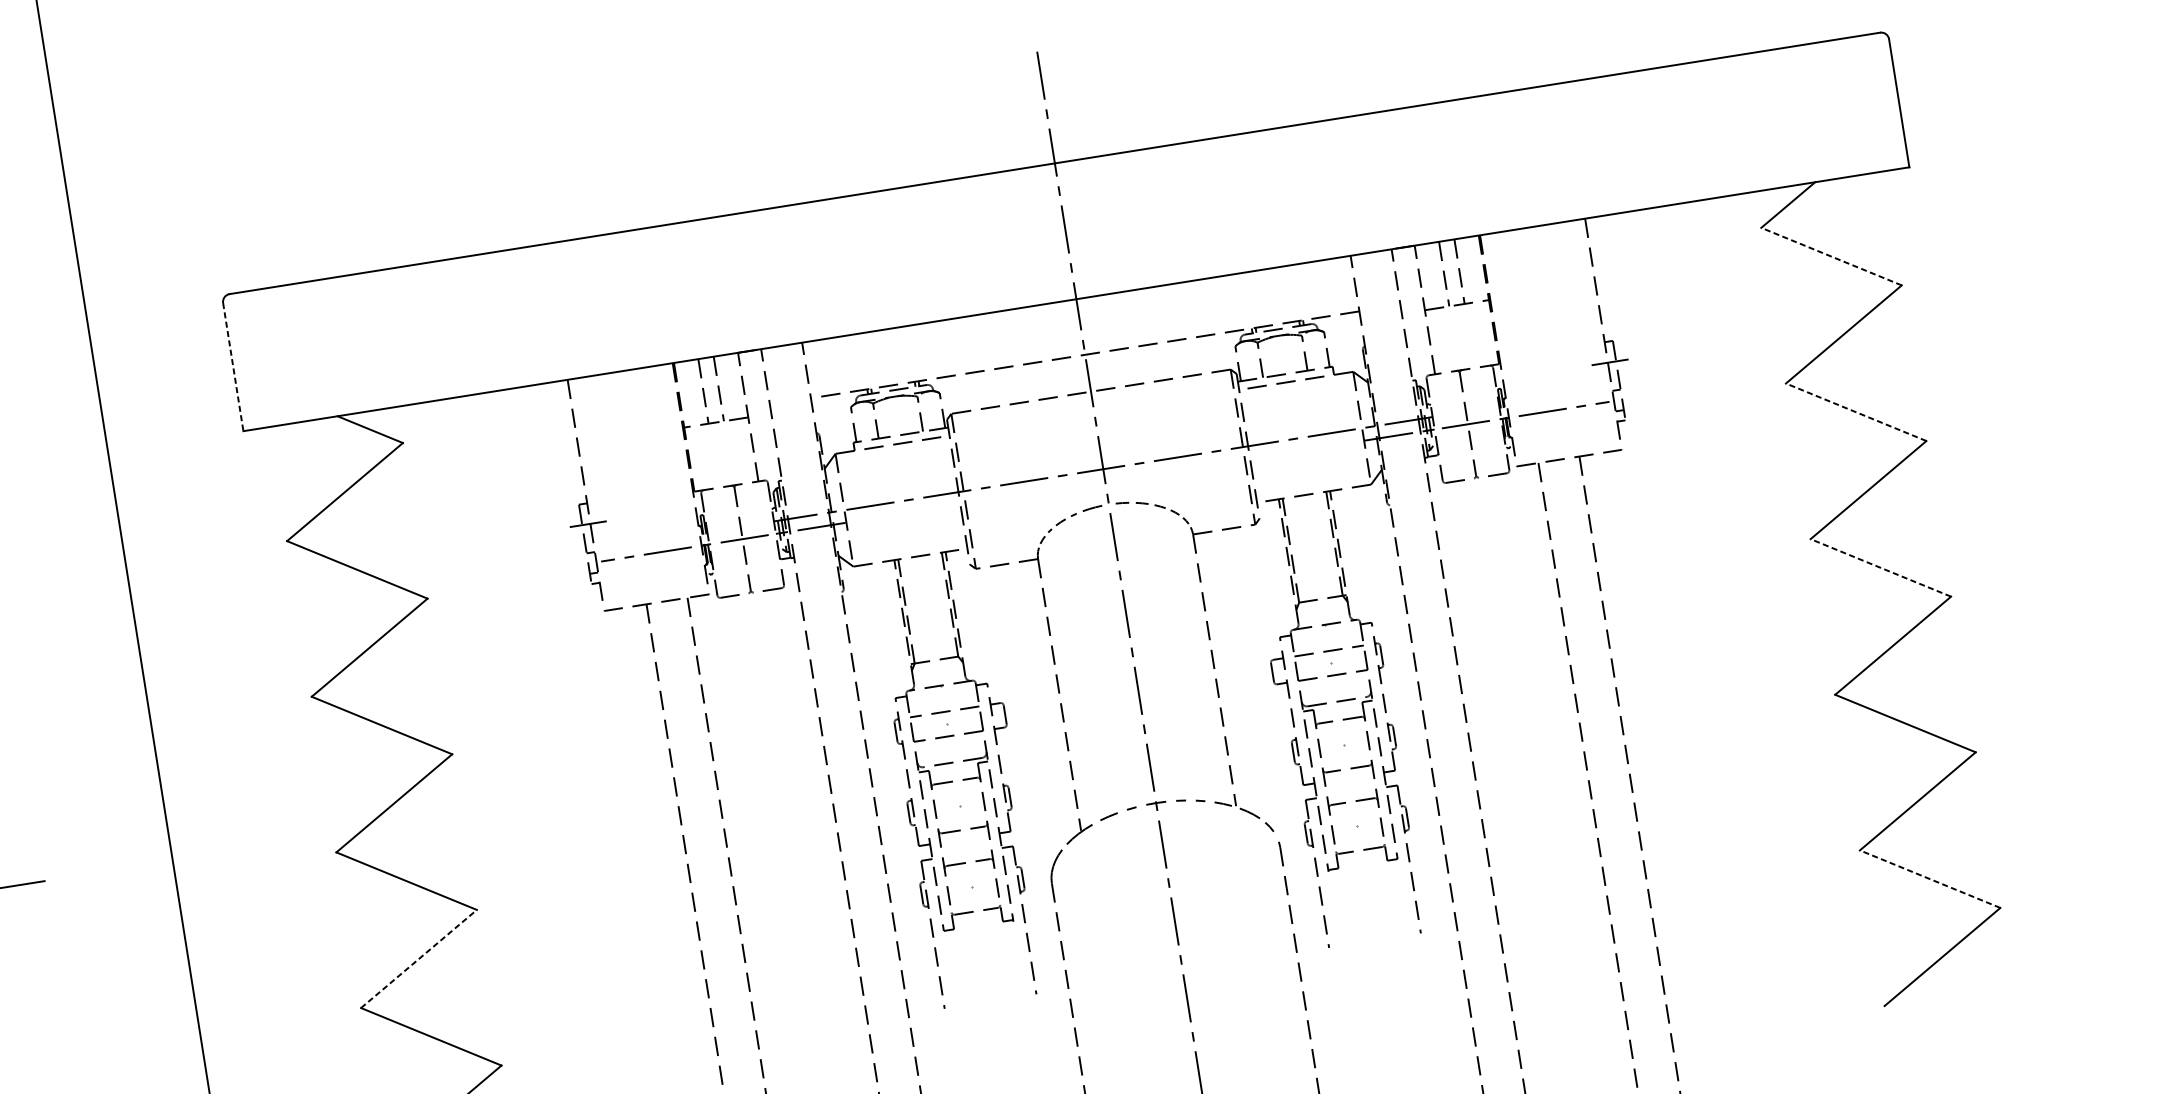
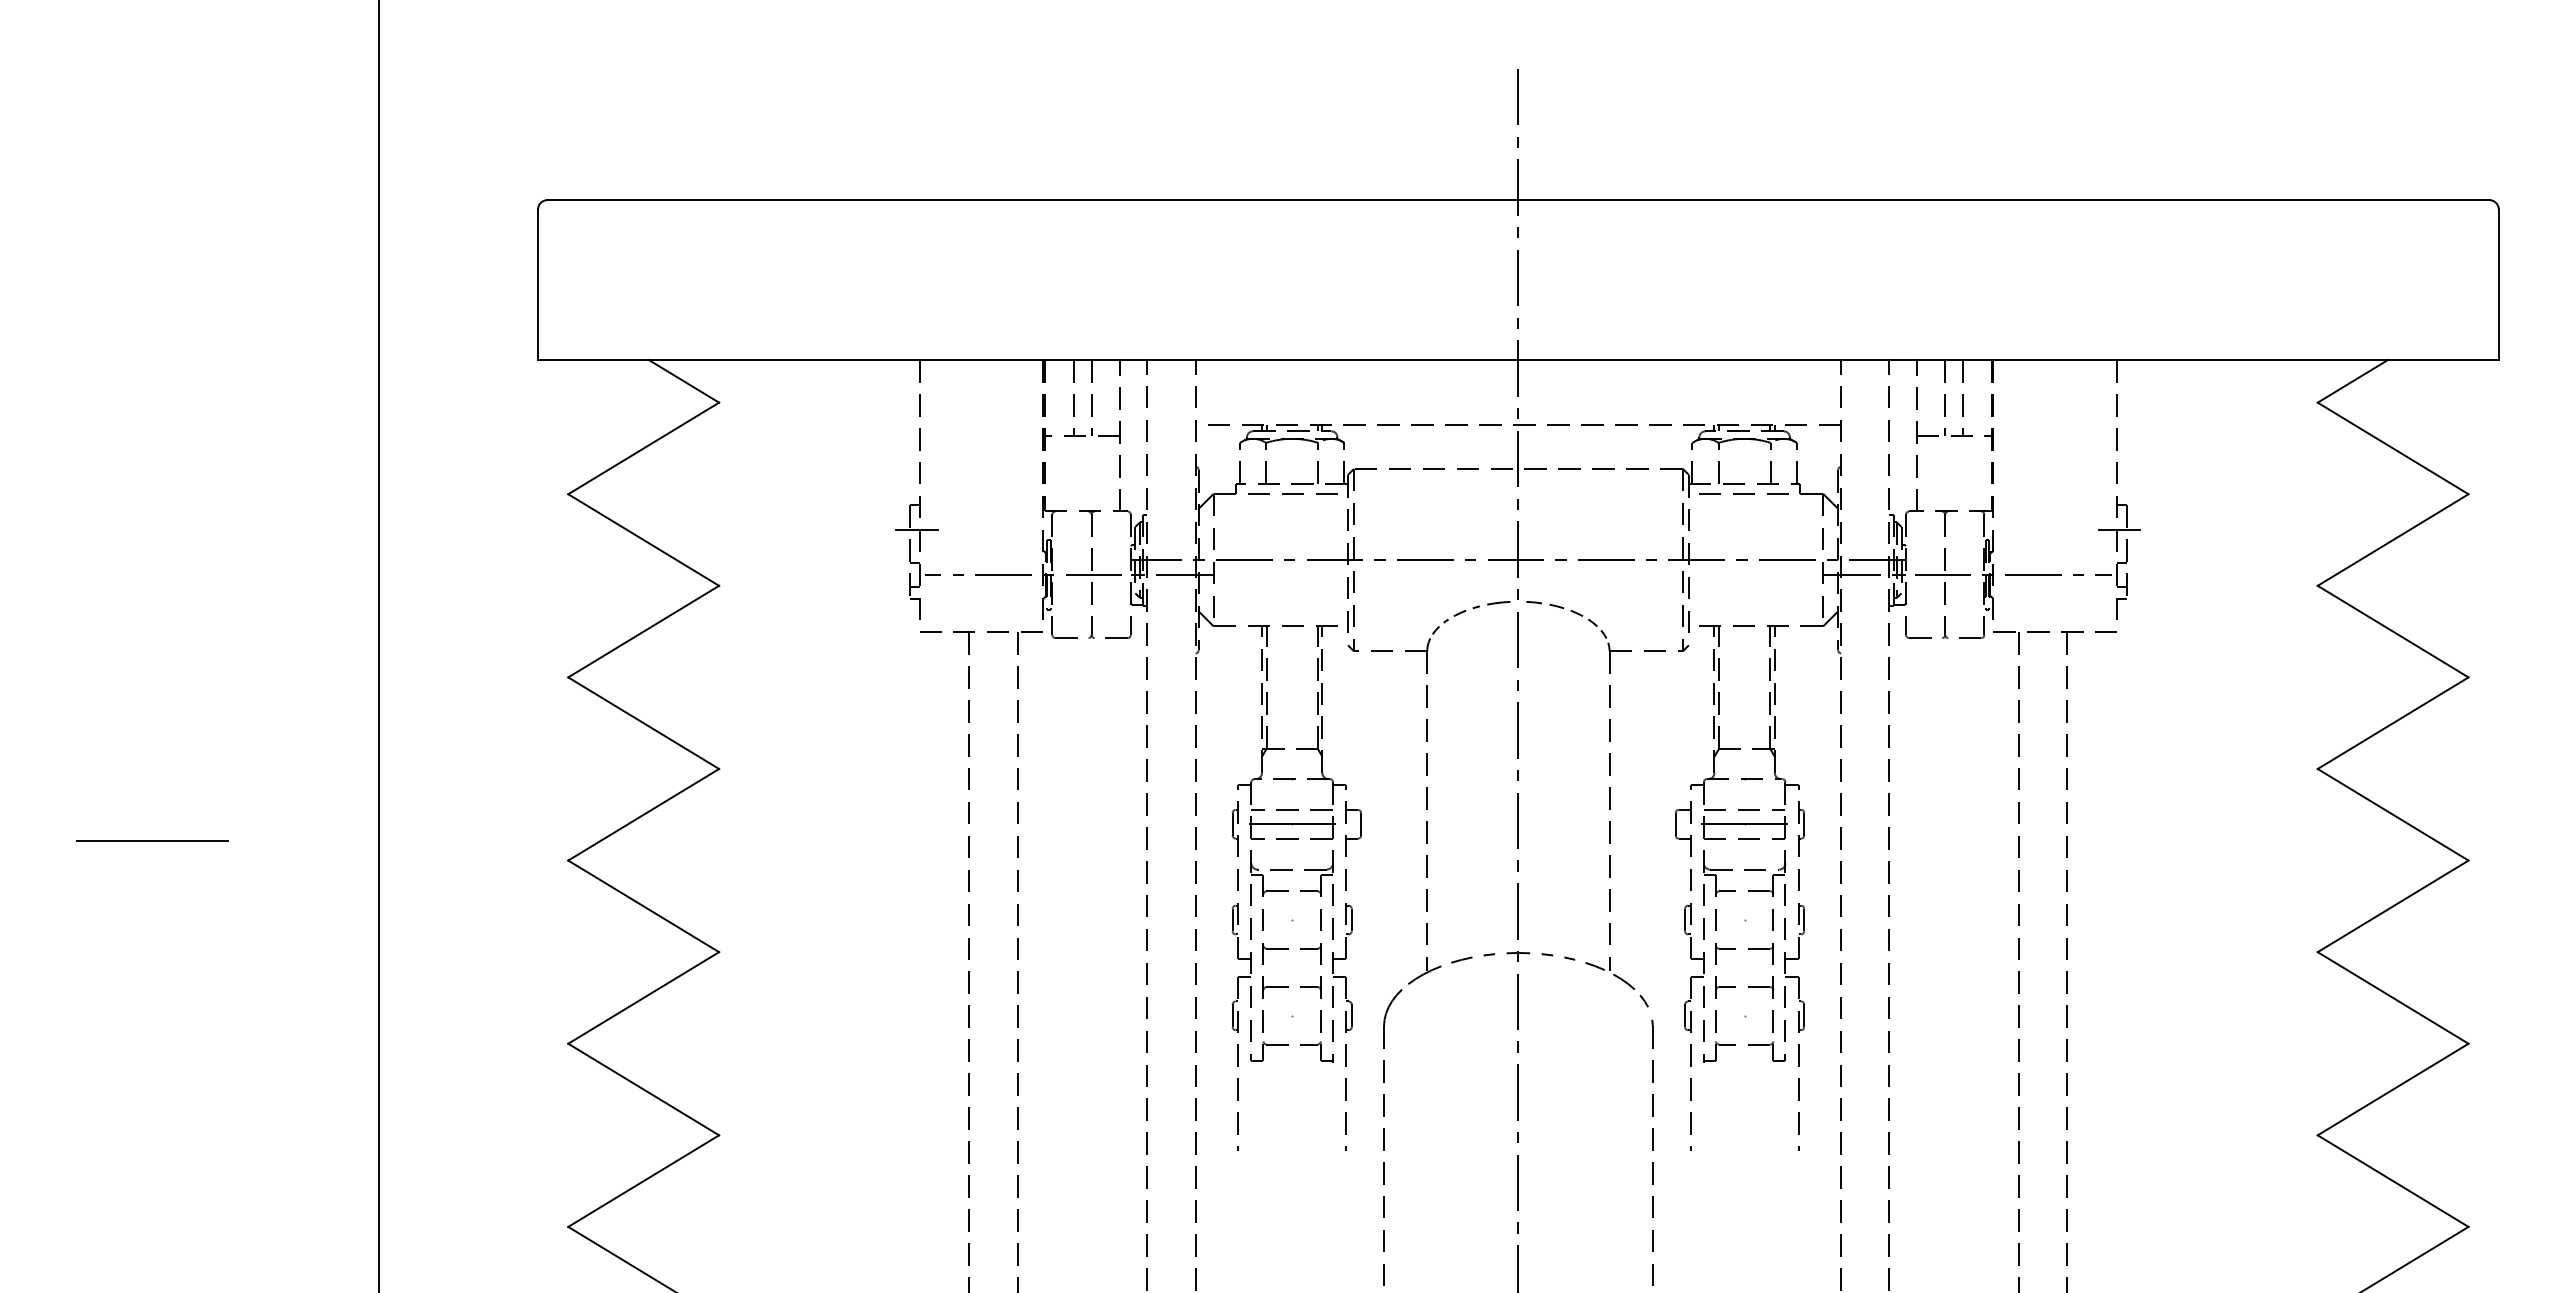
line: (1831, 256) -> (2392, 448), dashed -> solid
line: (233, 367) -> (538, 285), dashed -> solid
line: (1855, 412) -> (2392, 631), dashed -> solid
line: (1880, 567) -> (2392, 814), dashed -> solid
line: (1331, 663) -> (1744, 824), added
line: (946, 724) -> (1291, 824), added
line: (1929, 878) -> (2392, 1180), dashed -> solid
line: (419, 958) -> (644, 997), dashed -> solid

